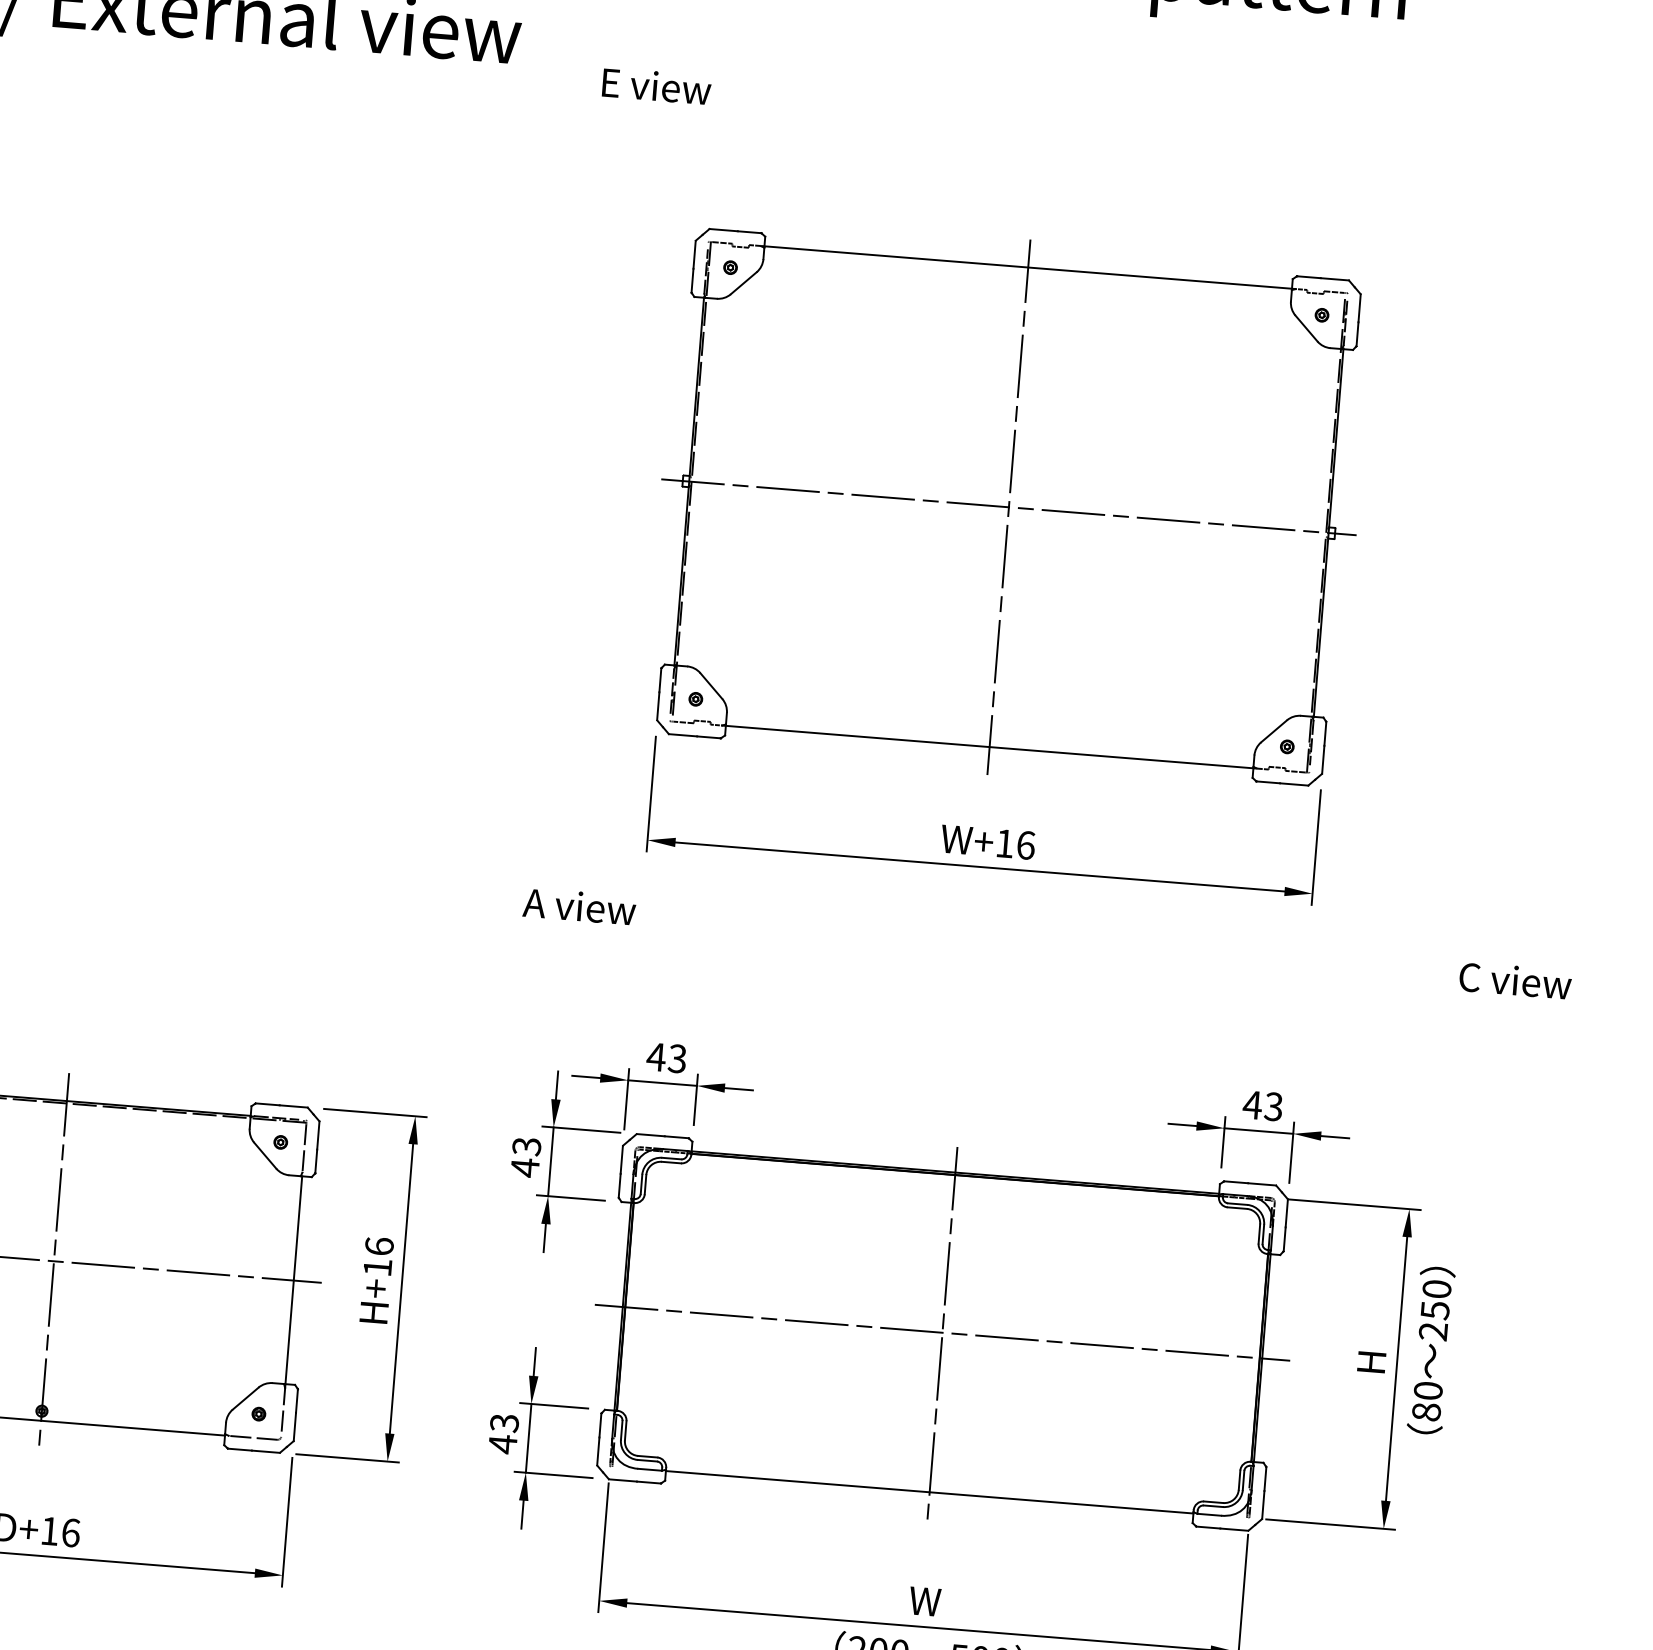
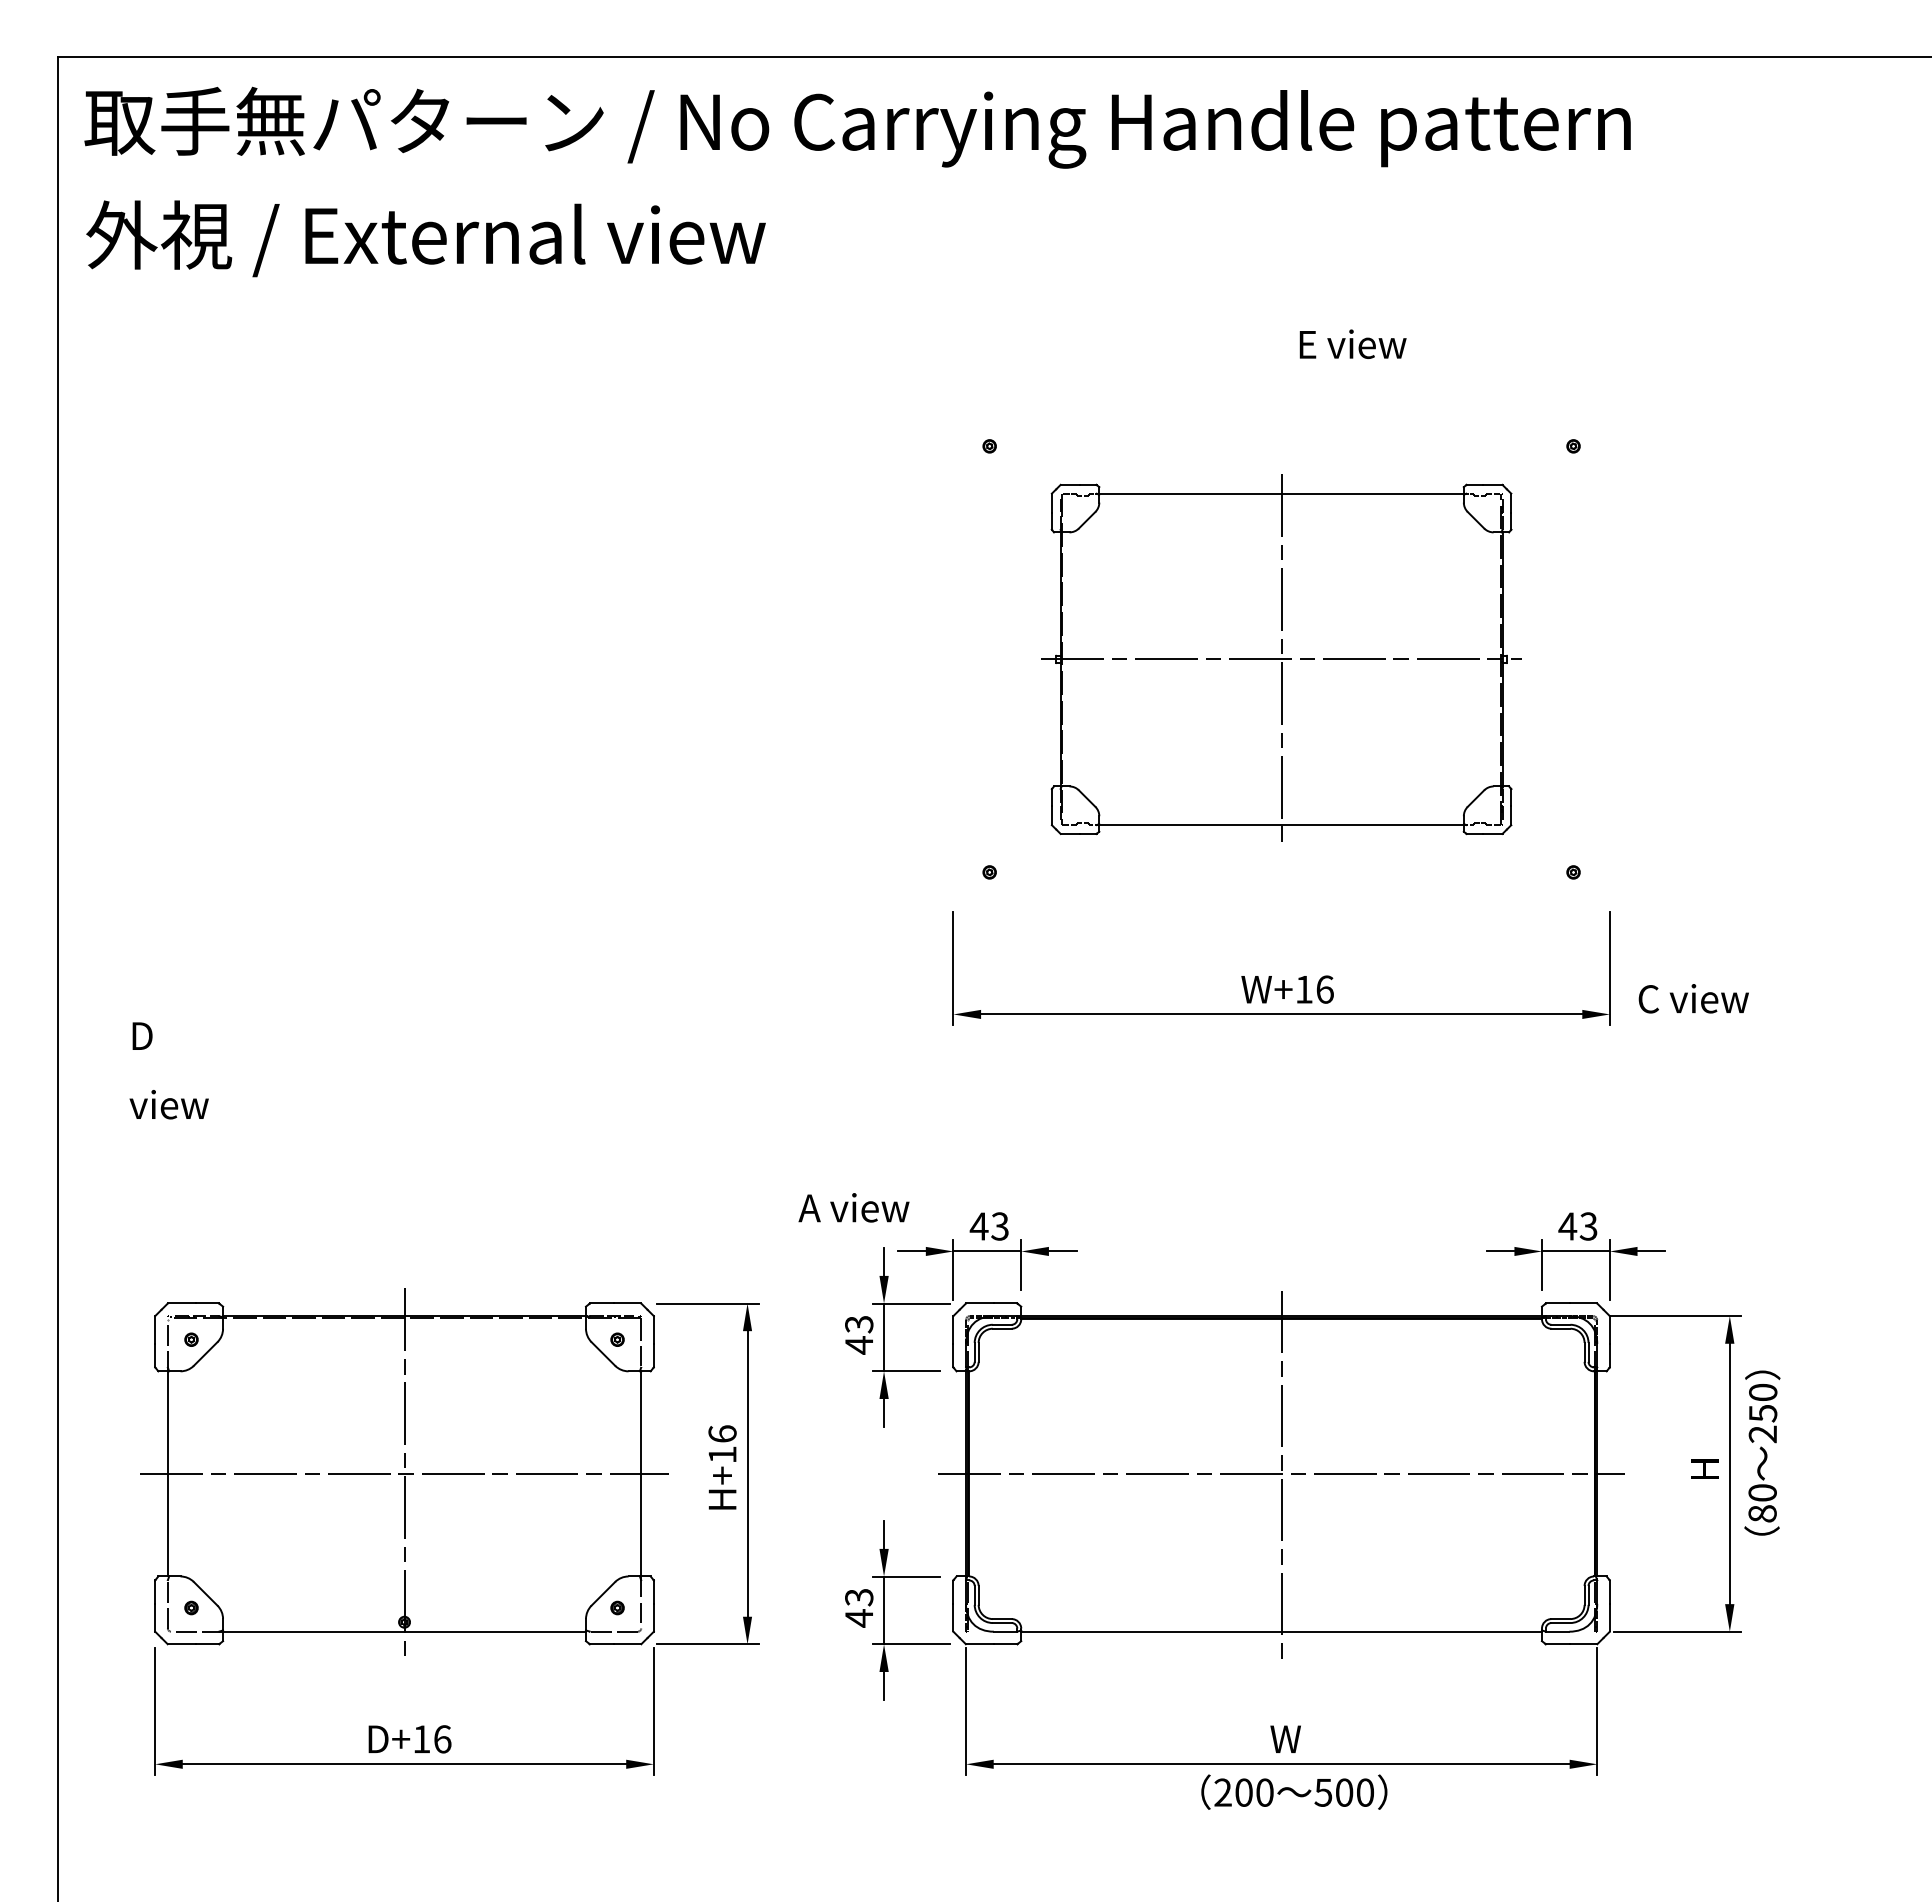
text: (656, 85) -> (1352, 343), moved
part: (1008, 507) -> (1281, 659), size x0.7
text: (579, 906) -> (853, 1207), moved
text: (1515, 980) -> (1693, 998), moved

